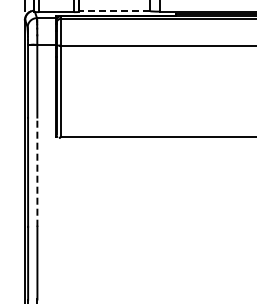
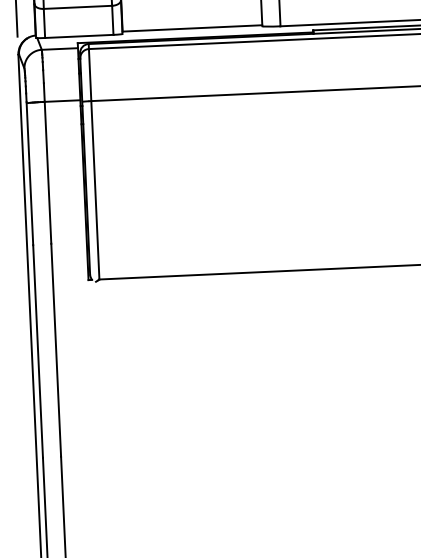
line: (114, 10) -> (192, 28), dashed -> solid
line: (37, 172) -> (56, 350), dashed -> solid

